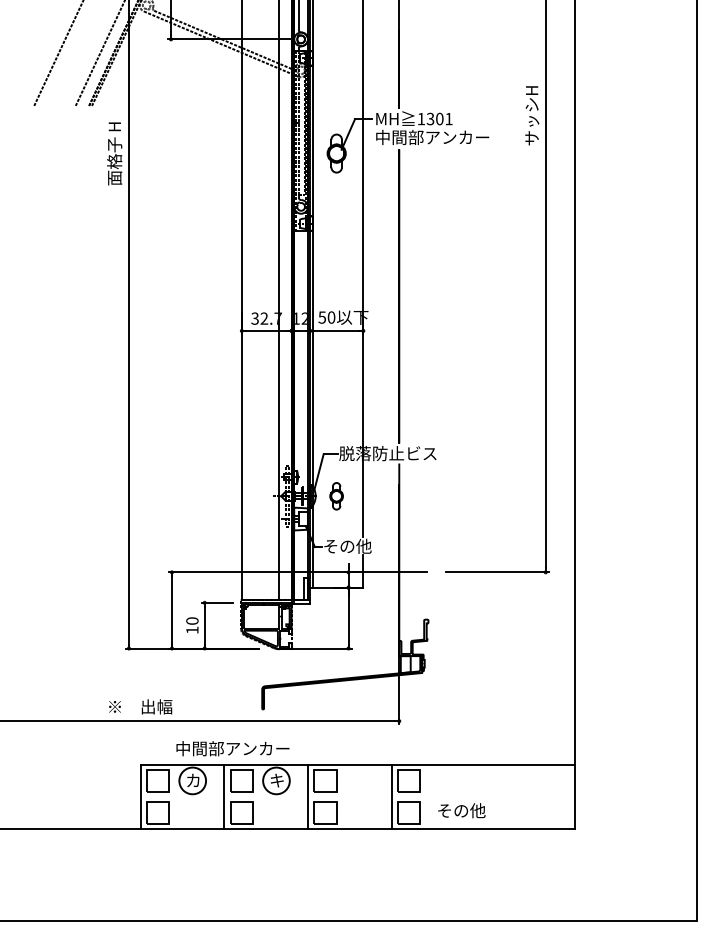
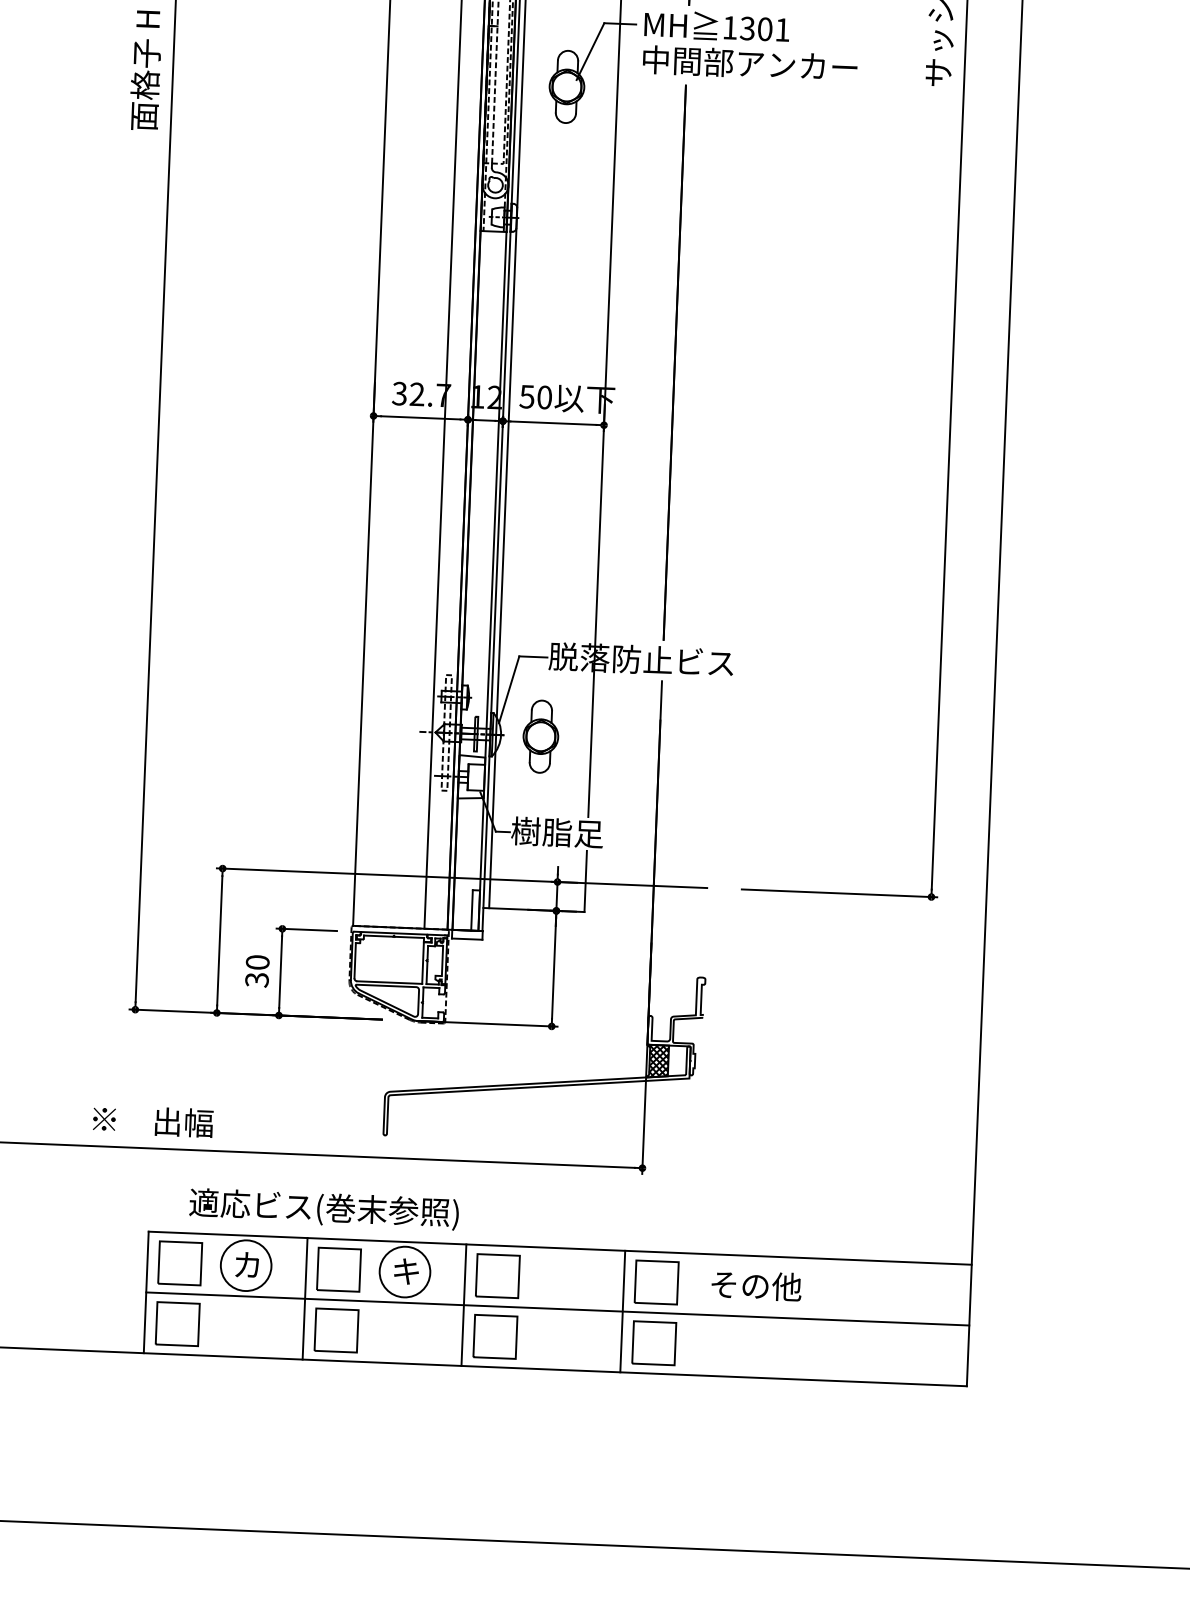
part: (336, 496) -> (540, 737), size x1.43
text: (347, 545) -> (557, 830), その他 -> 樹脂足
text: (192, 630) -> (257, 980), 10 -> 30
hatch: (404, 664) -> (656, 1061), added
text: (232, 749) -> (323, 1209), 中間部アンカー -> 適応ビス(巻末参照)
line: (357, 797) -> (557, 1309), added
text: (461, 810) -> (755, 1285), moved

